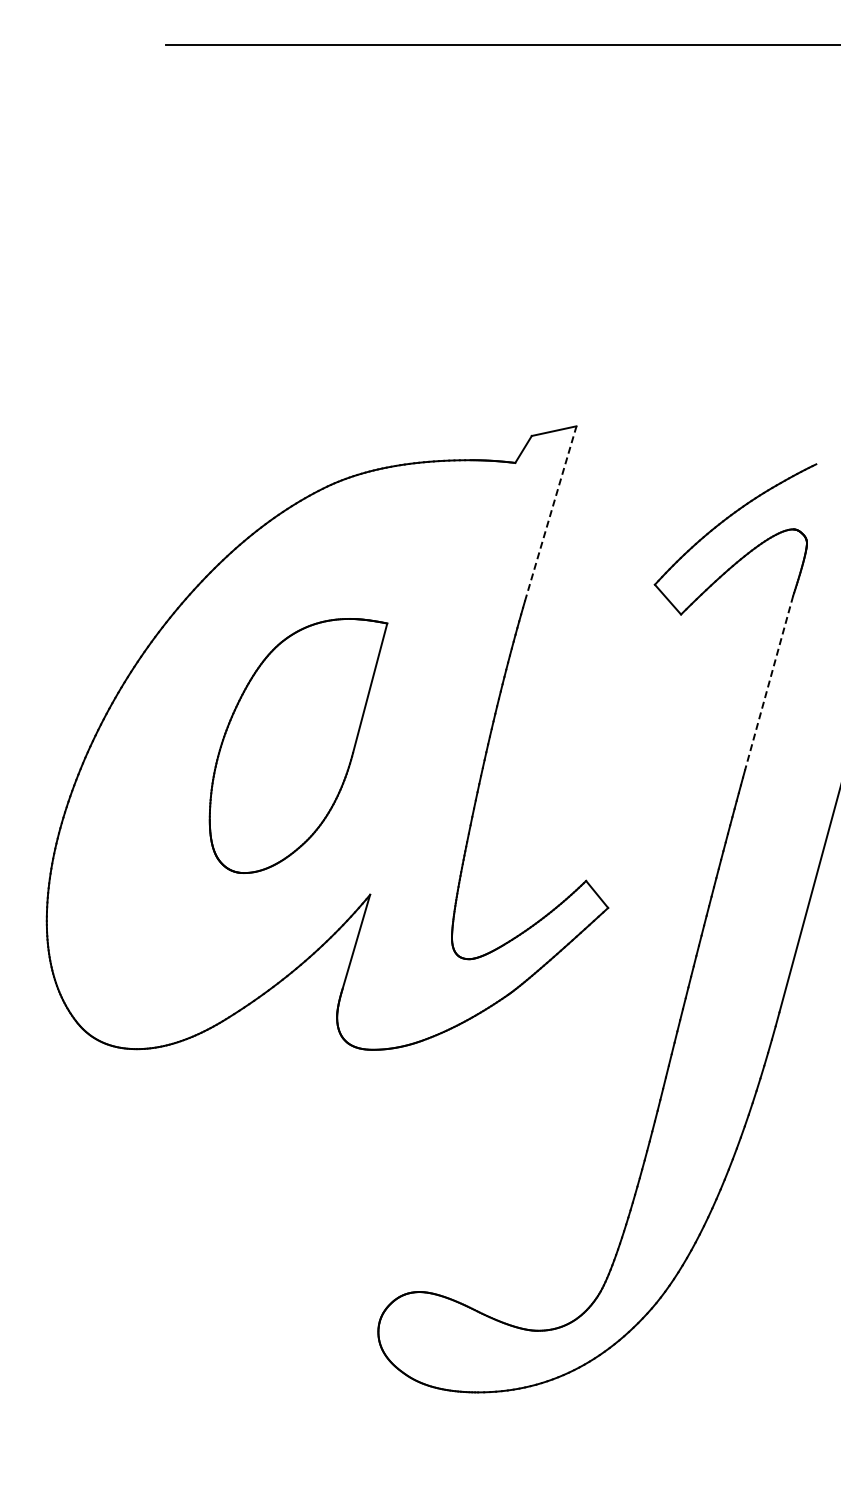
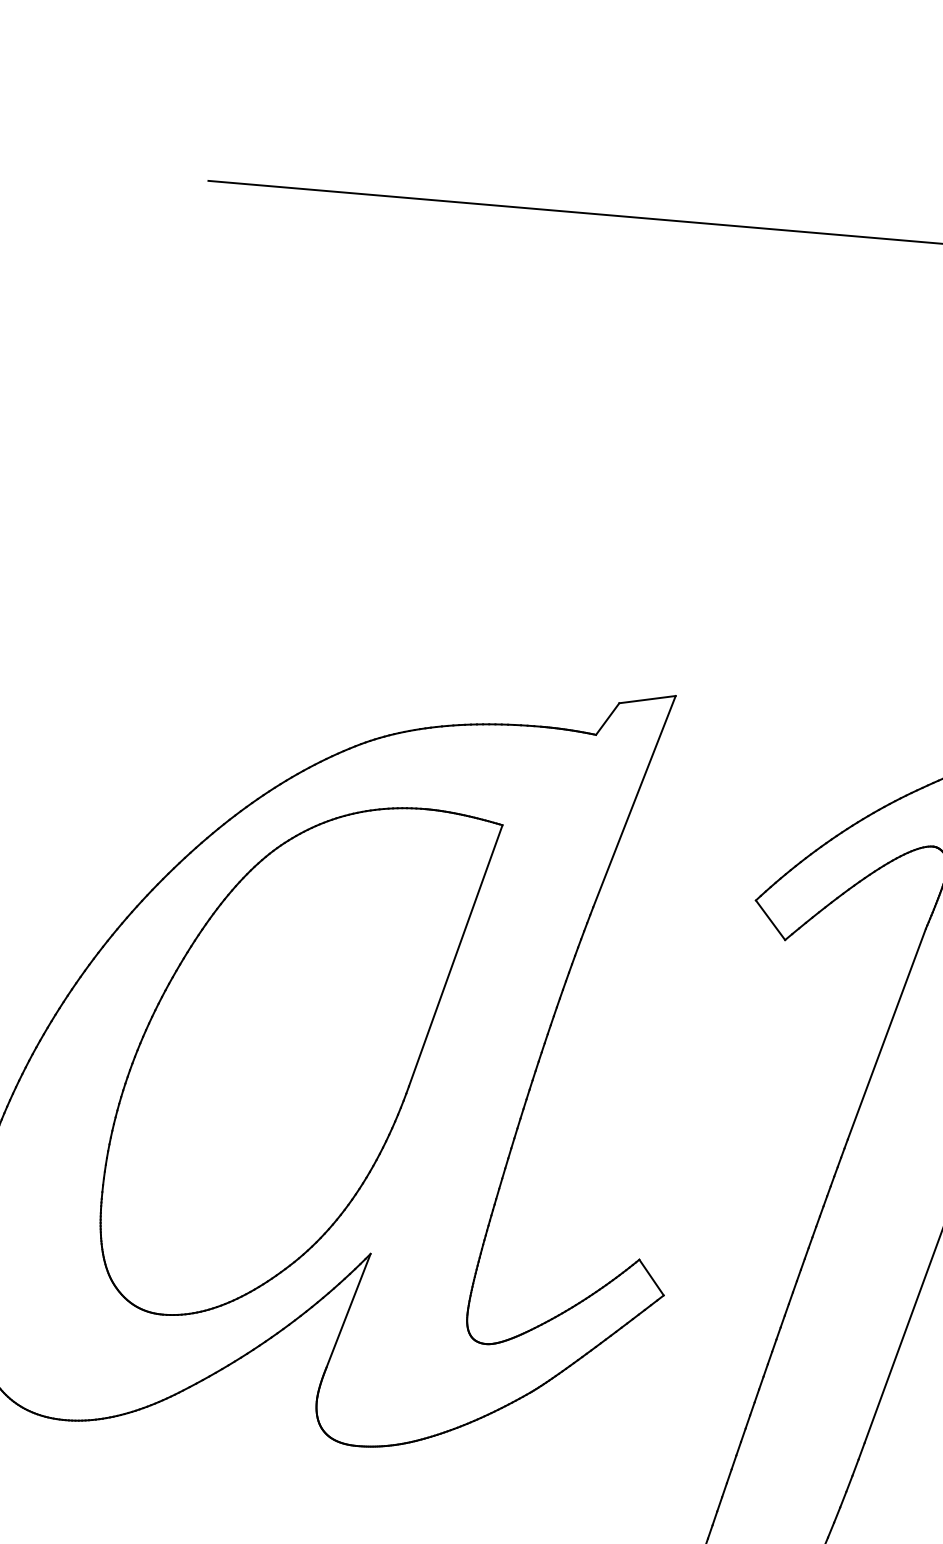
line: (550, 513) -> (634, 801), dashed -> solid
line: (769, 683) -> (887, 1034), dashed -> solid
part: (298, 745) -> (297, 1061), size x1.67

